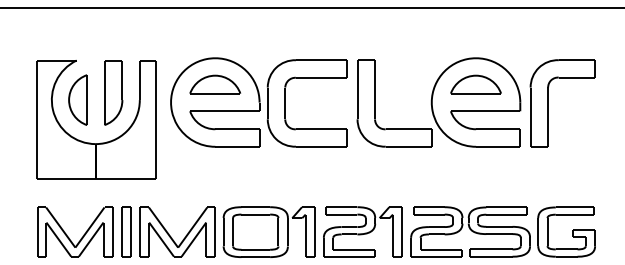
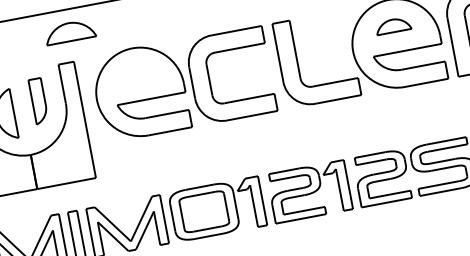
part: (215, 84) -> (70, 31), moved
part: (475, 84) -> (392, 25), size x0.7
part: (113, 92) -> (38, 100), size x0.7

